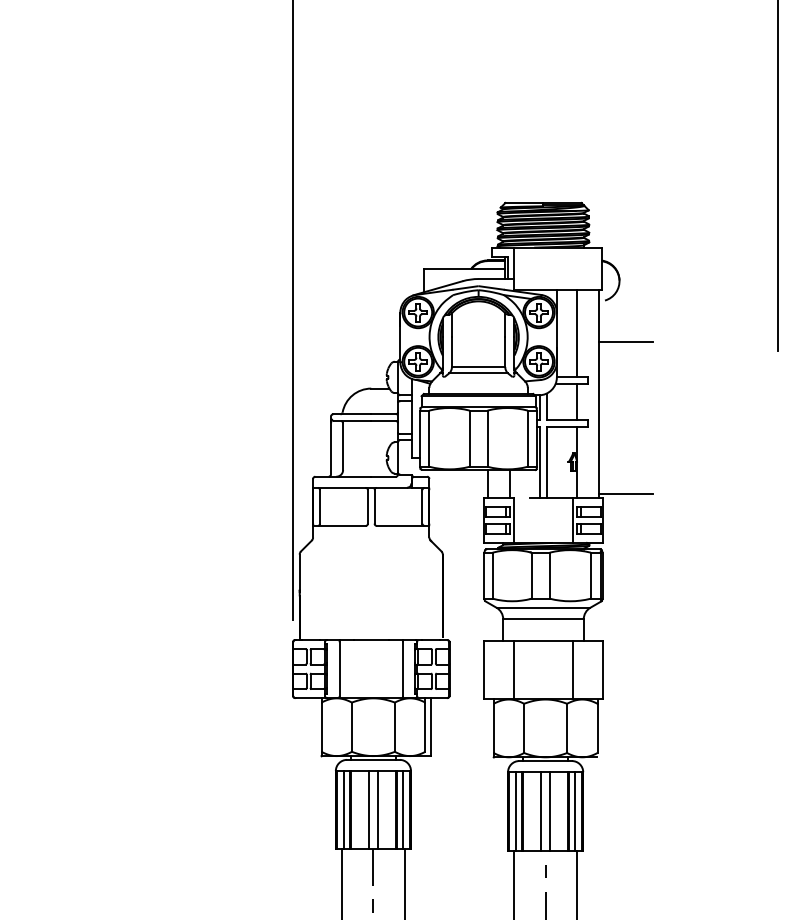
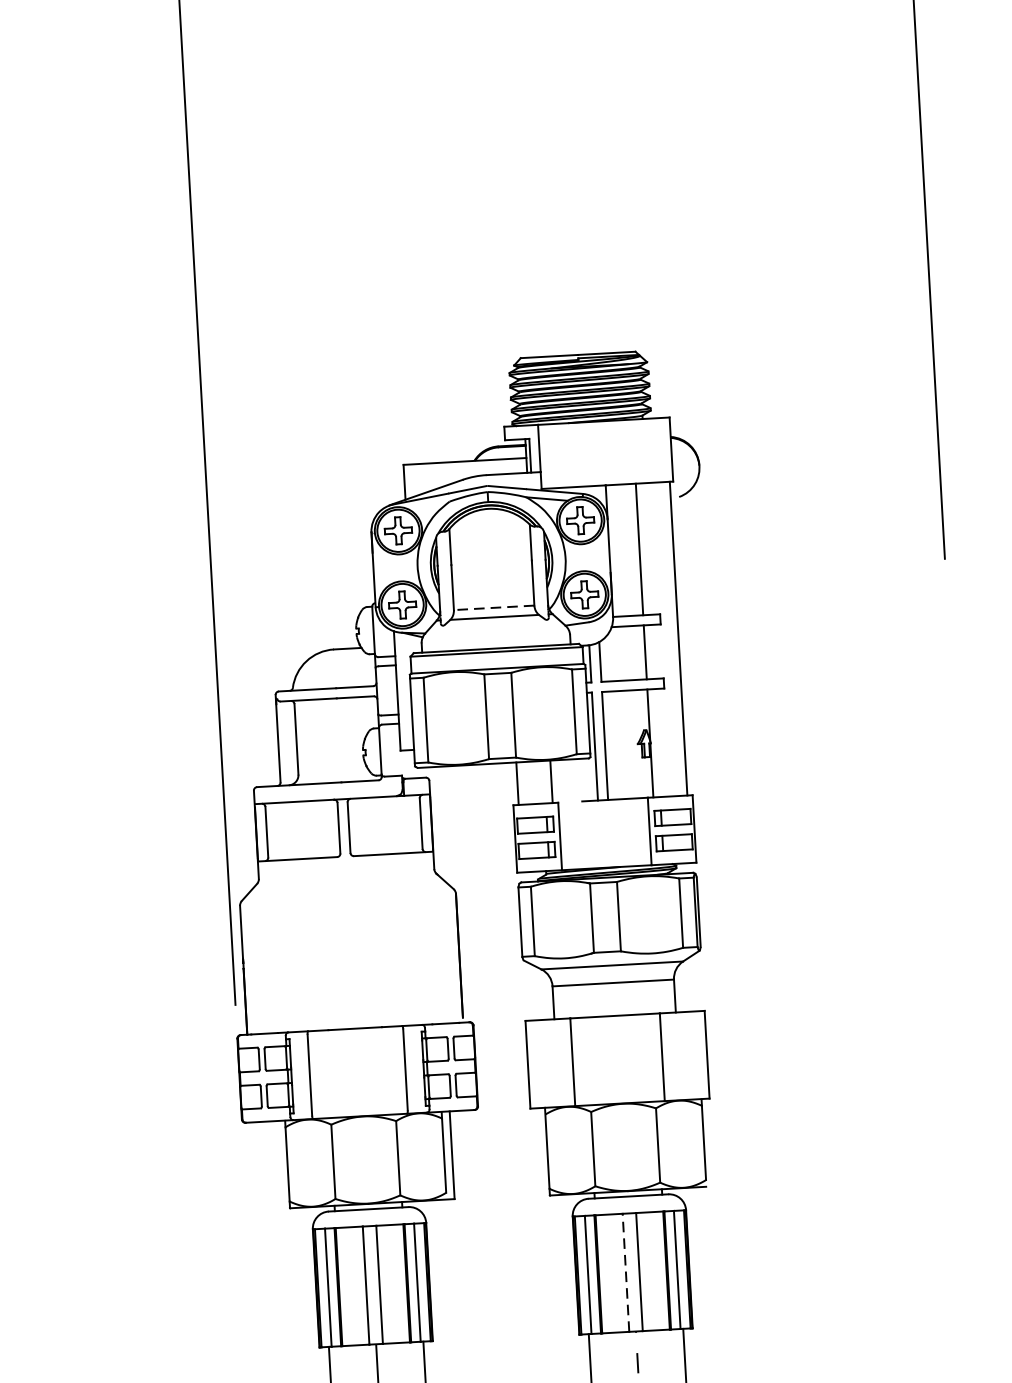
line: (626, 341) -> (715, 556), removed
line: (478, 367) -> (494, 608), solid -> dashed
line: (626, 493) -> (727, 786), removed
line: (541, 810) -> (626, 1271), solid -> dashed

